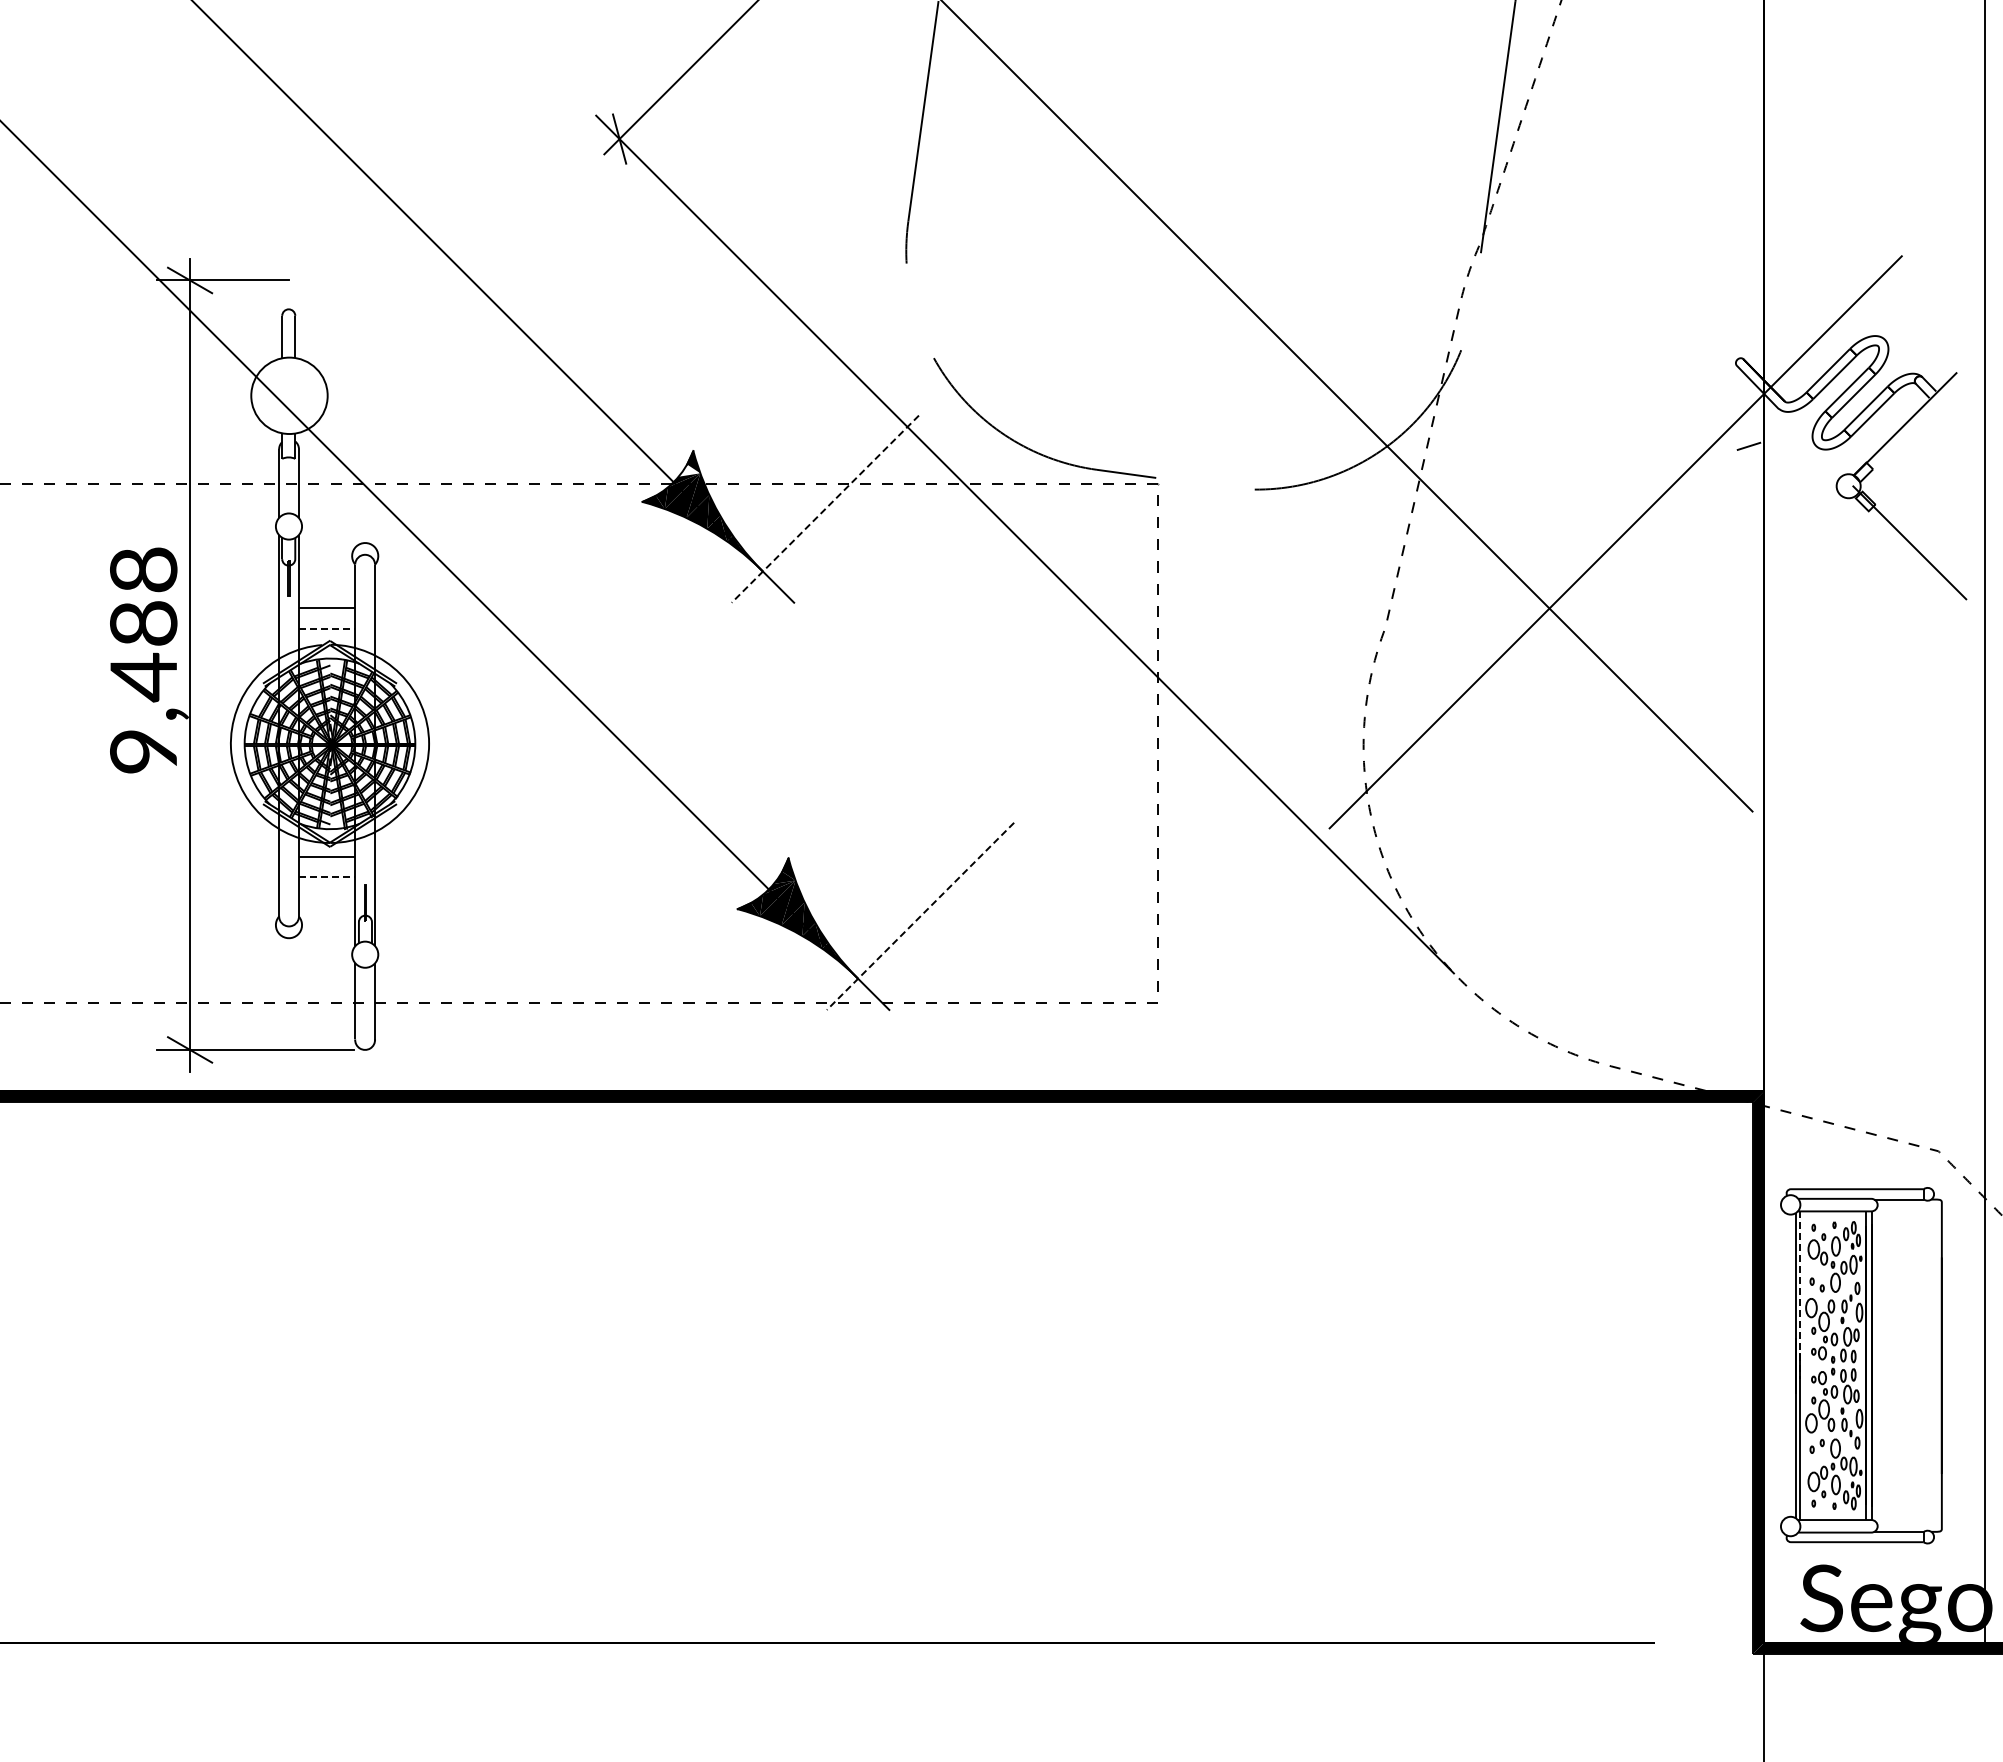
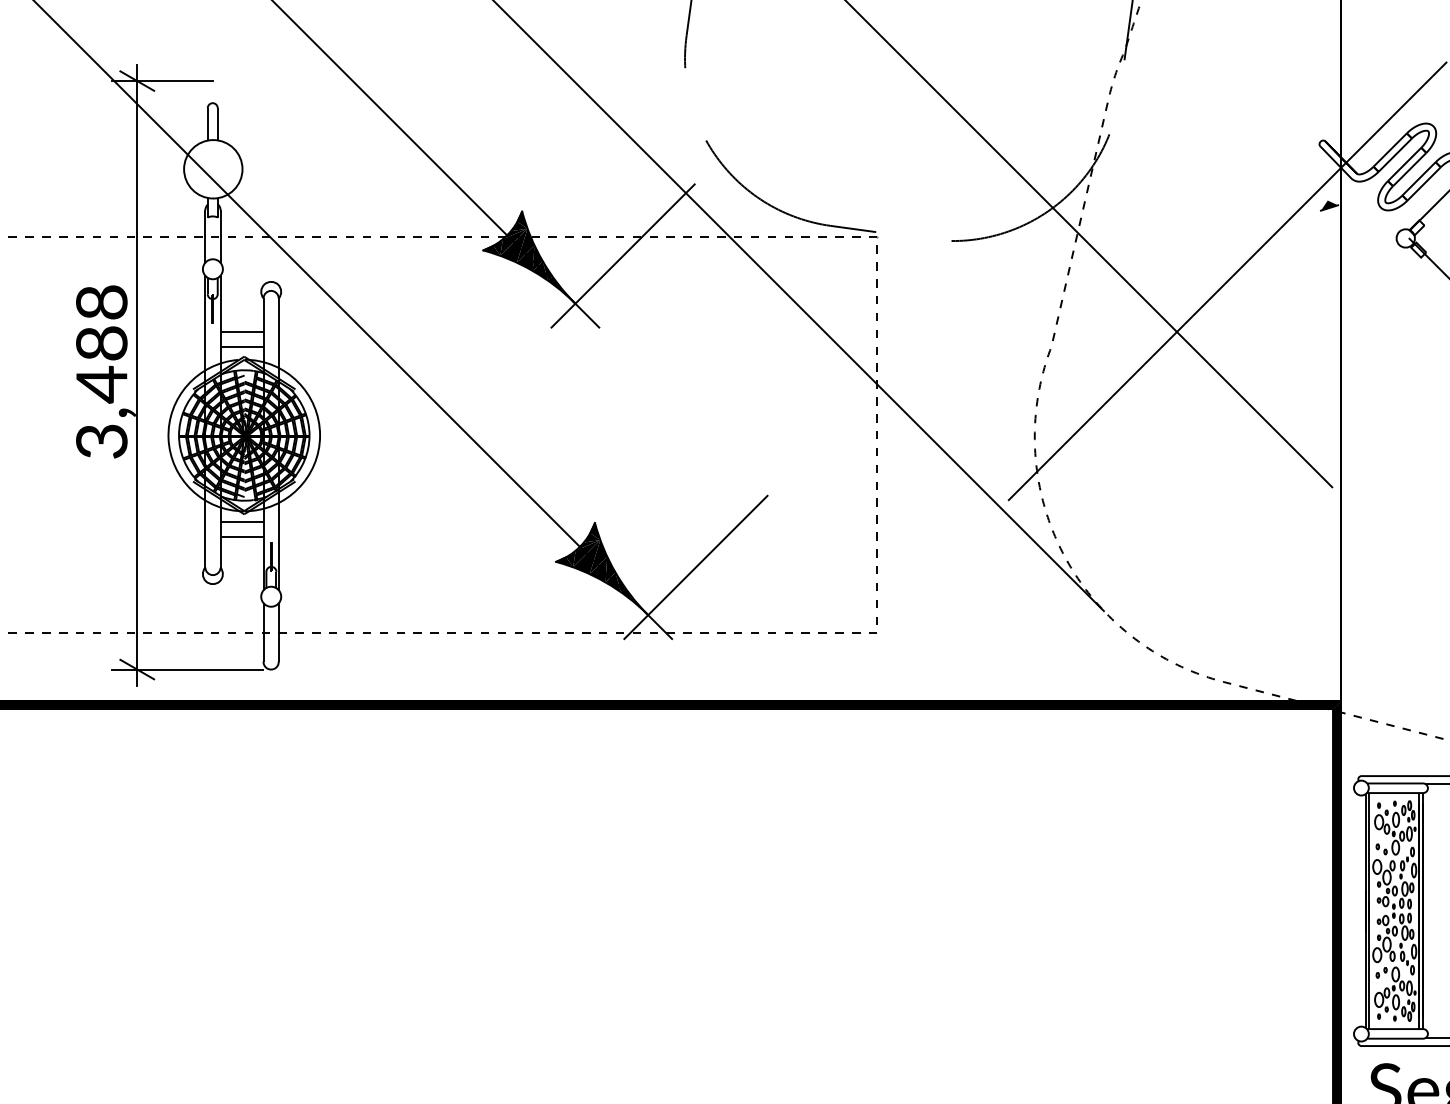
fill: (1748, 442) -> (1329, 205), added
fill: (689, 470) -> (519, 226), added
line: (825, 509) -> (623, 256), dashed -> solid
line: (327, 628) -> (242, 347), dashed -> solid
text: (143, 752) -> (101, 442), 9,488 -> 3,488
line: (327, 876) -> (242, 536), dashed -> solid
line: (920, 916) -> (695, 567), dashed -> solid
line: (1800, 1295) -> (1368, 857), dashed -> solid

